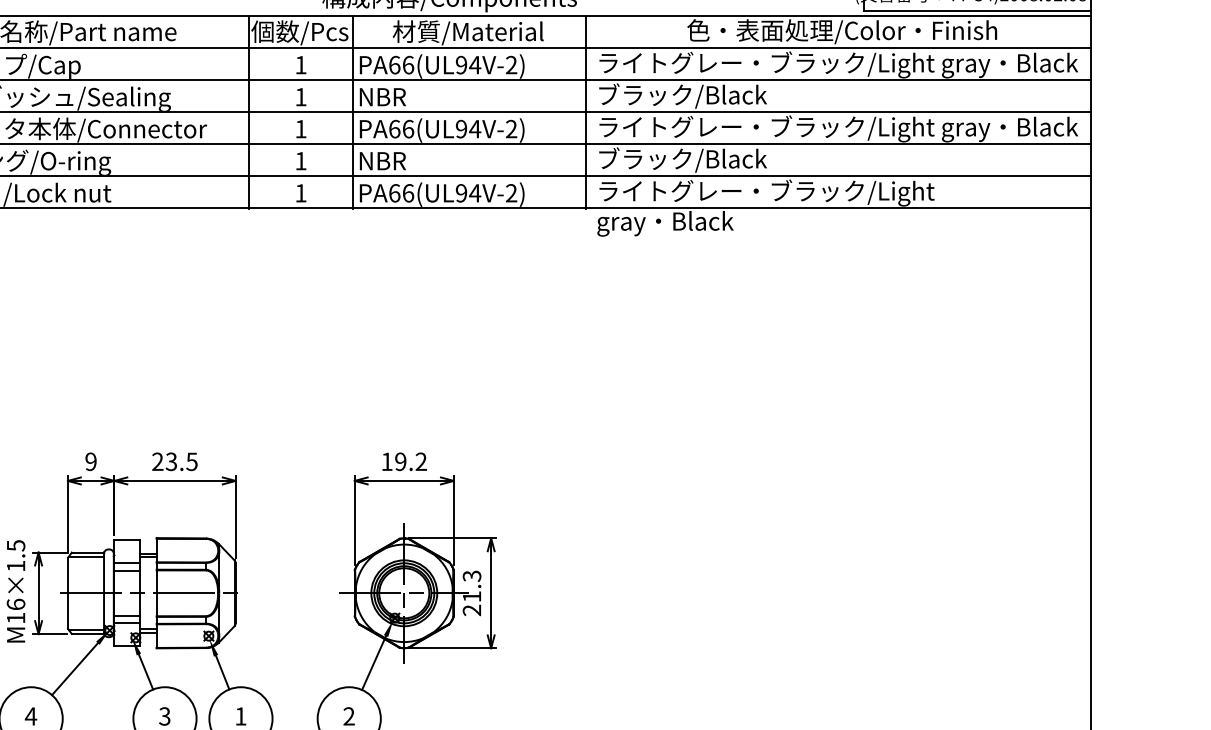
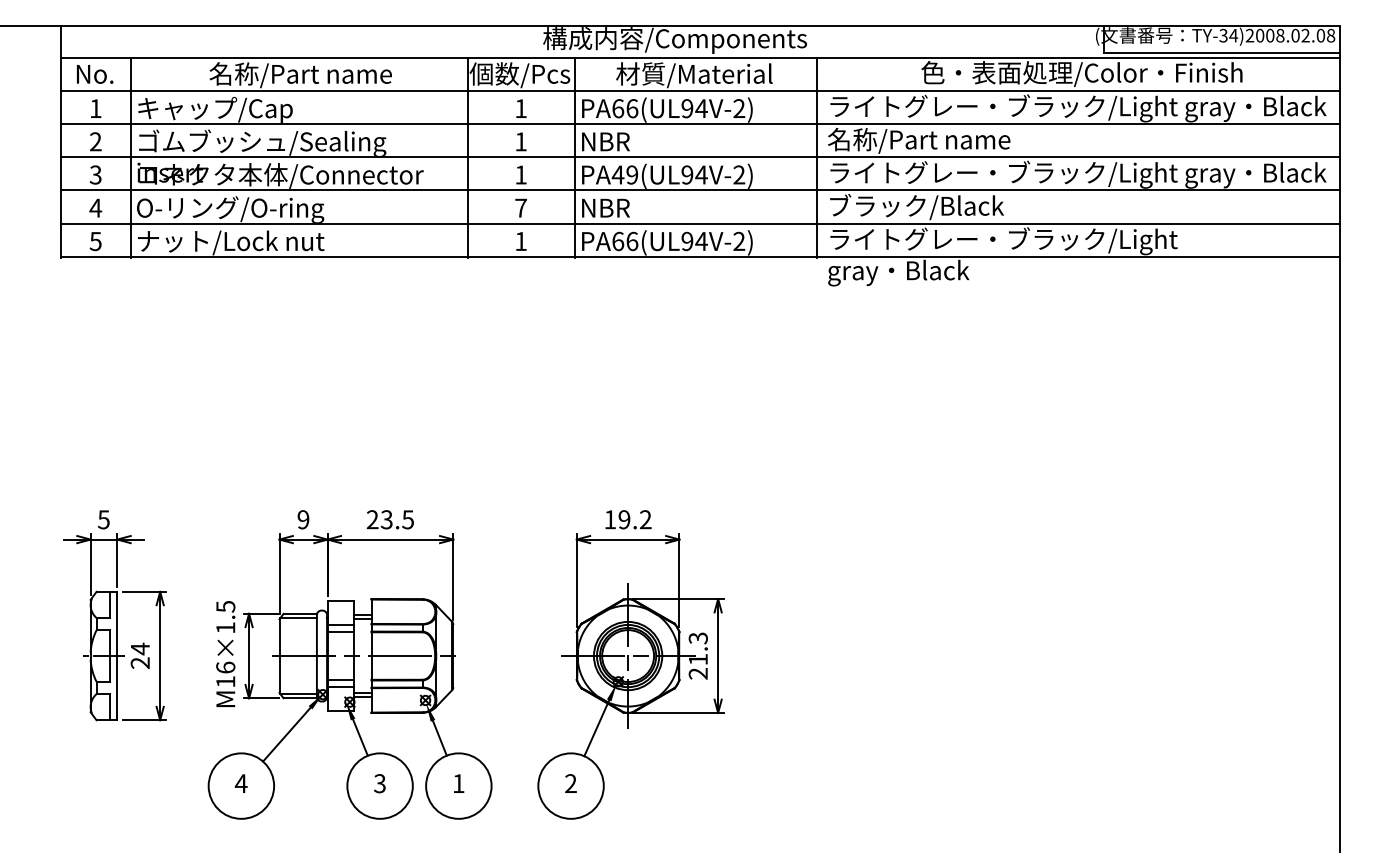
text: (685, 95) -> (919, 140), ブラック/Black -> 名称/Part name
text: (400, 128) -> (624, 174), PA66(UL94V-2) -> PA49(UL94V-2)
text: (300, 160) -> (520, 207), 1 -> 7

